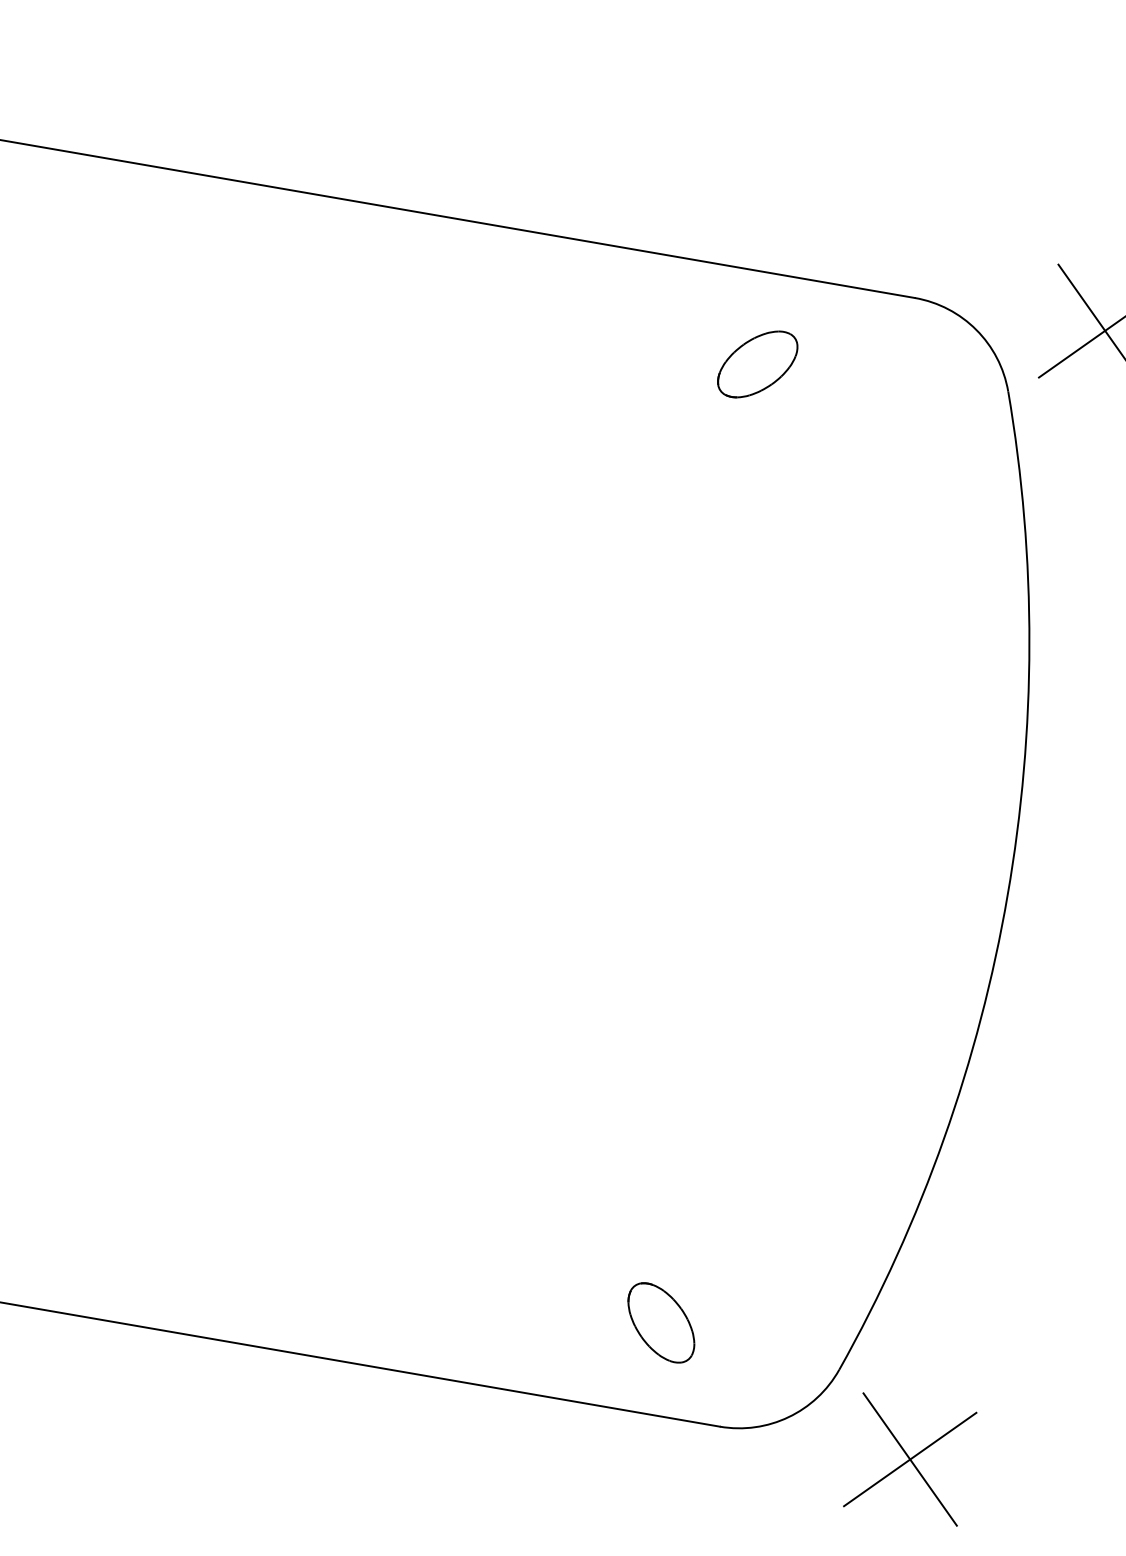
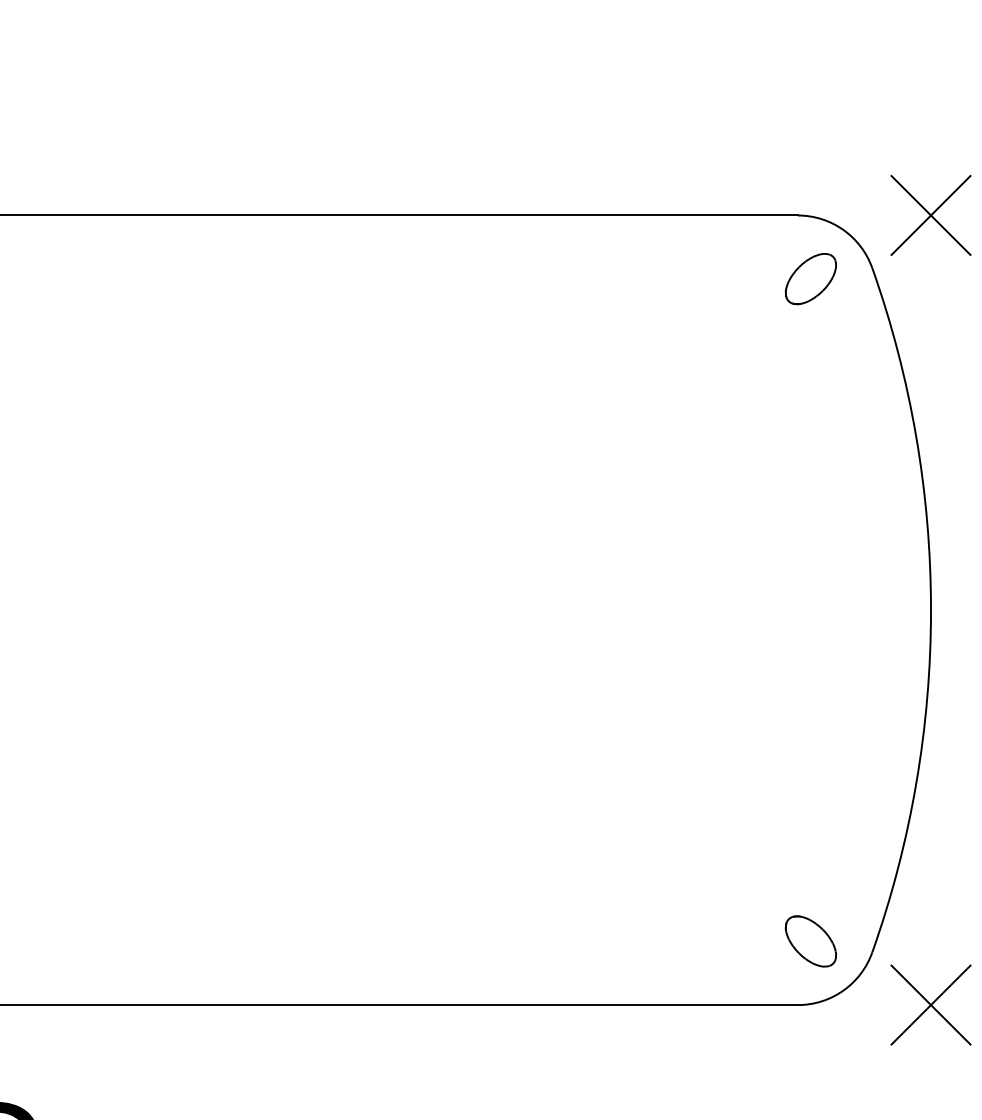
part: (756, 364) -> (810, 279), moved
part: (660, 1322) -> (810, 941), moved

